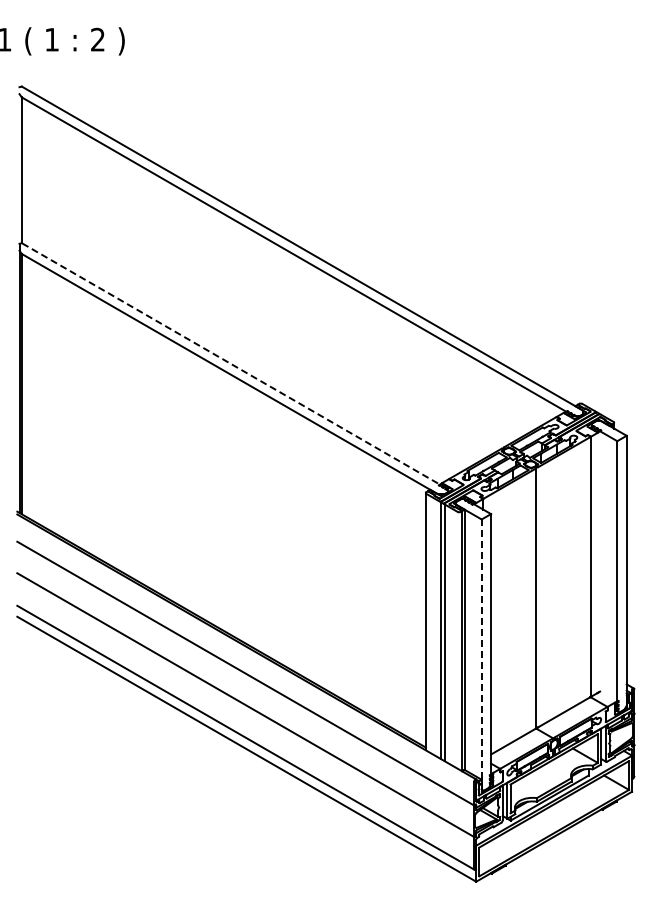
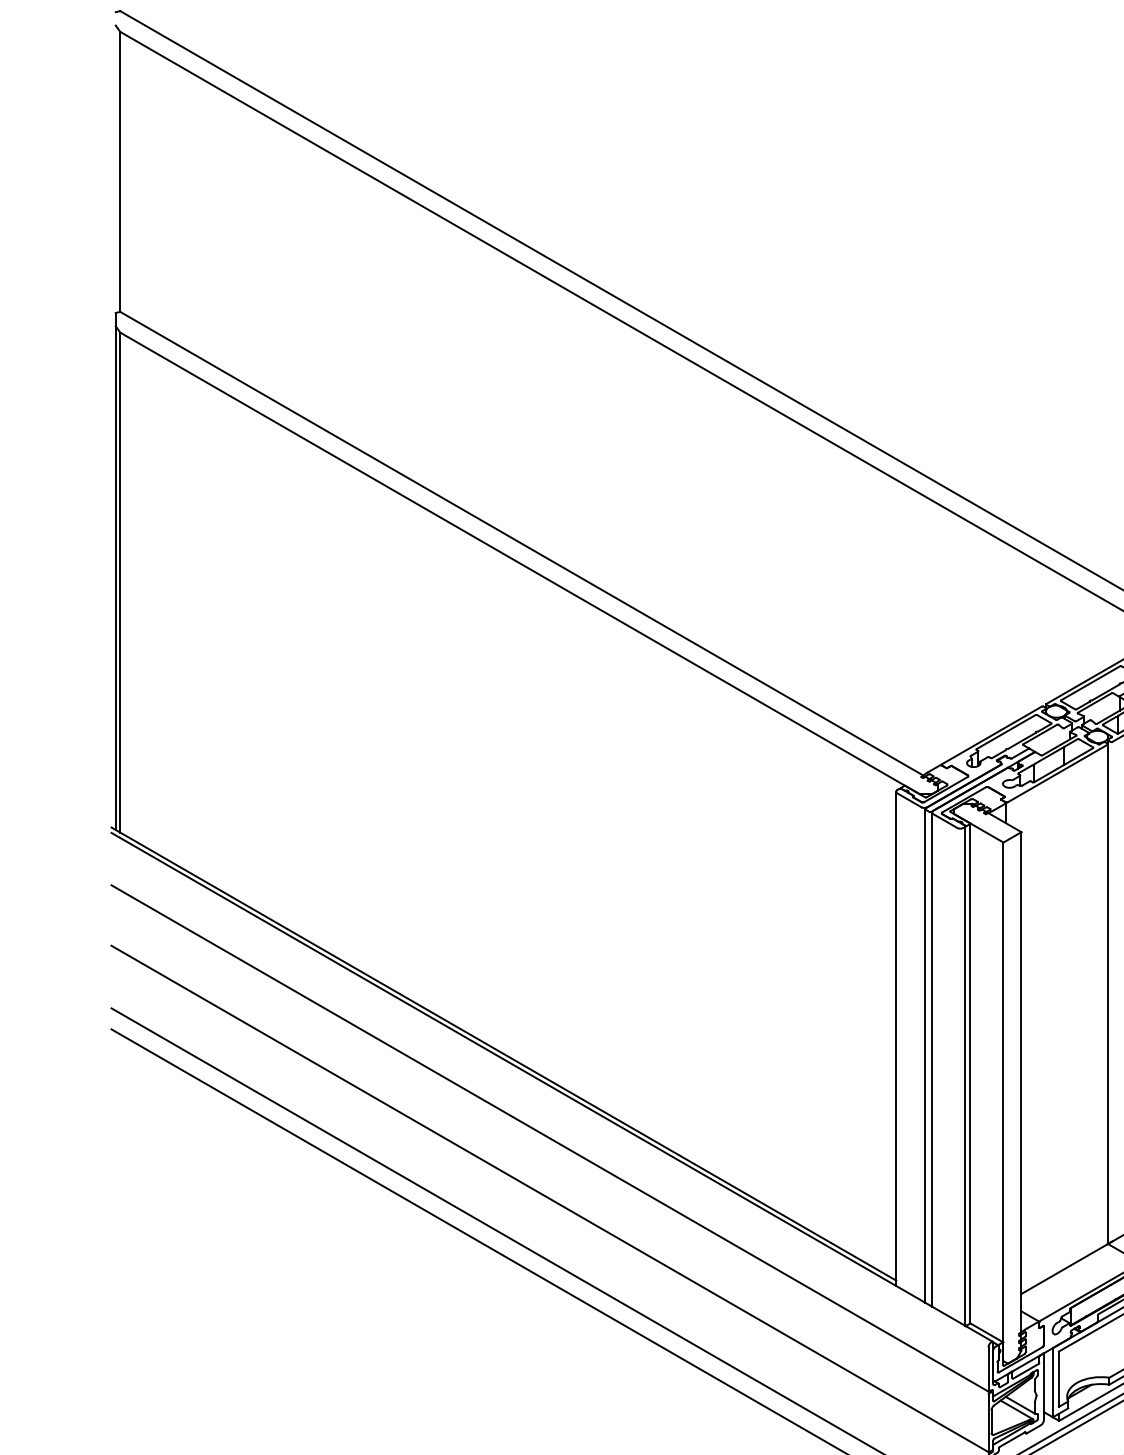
line: (234, 366) -> (528, 548), dashed -> solid
line: (481, 654) -> (1003, 1101), dashed -> solid

